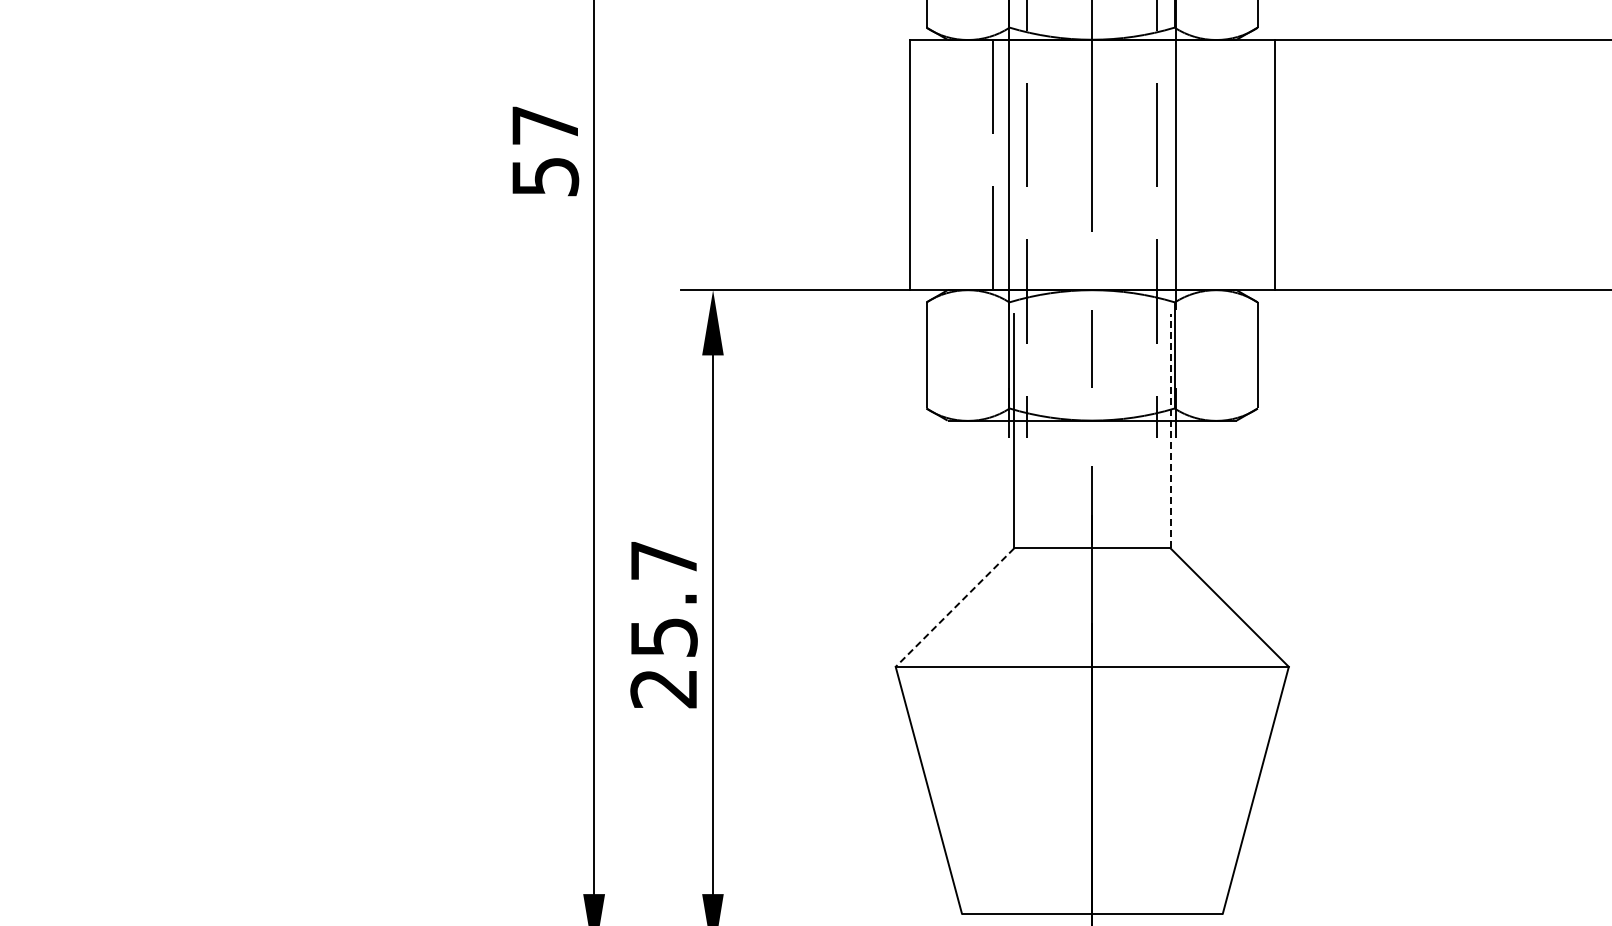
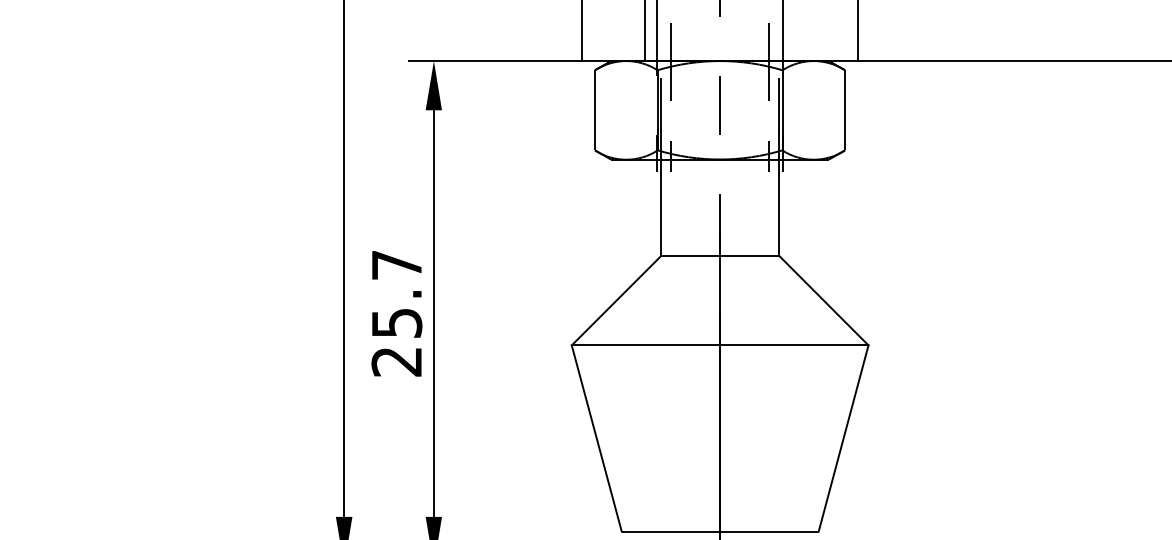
line: (1170, 430) -> (779, 166), dashed -> solid
line: (954, 607) -> (616, 300), dashed -> solid

